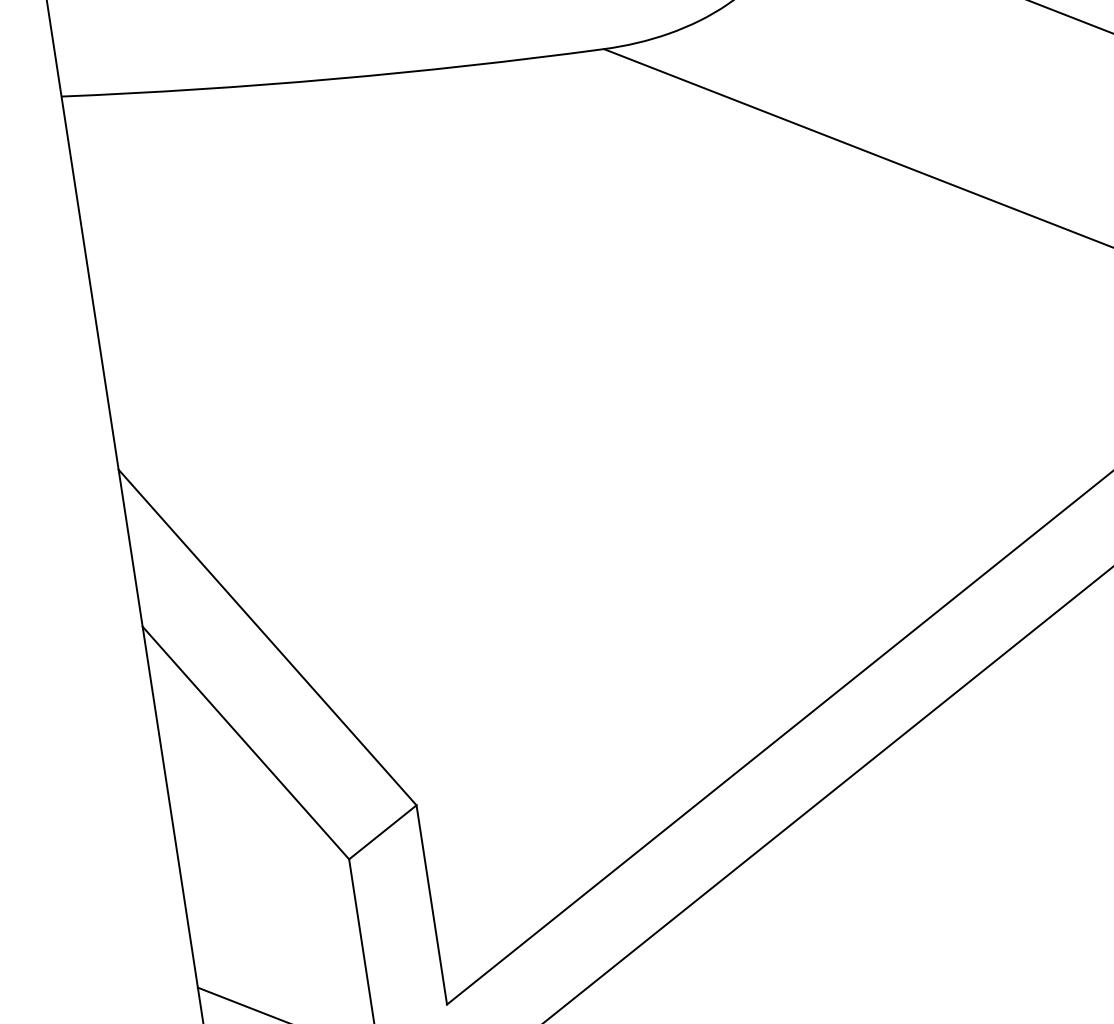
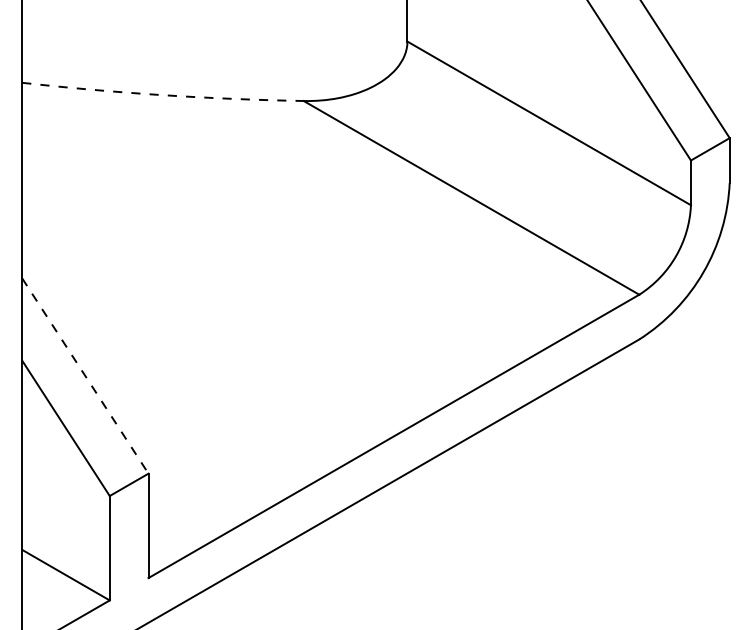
arc: (332, 79) -> (162, 95), solid -> dashed
line: (267, 638) -> (85, 376), solid -> dashed

